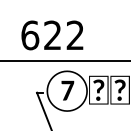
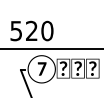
text: (52, 34) -> (31, 30), 622 -> 520

